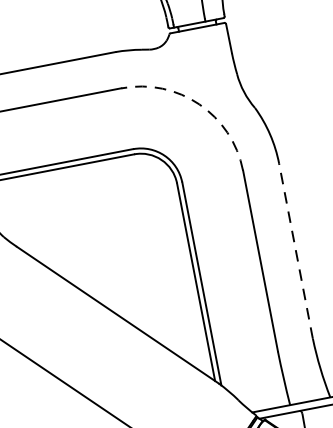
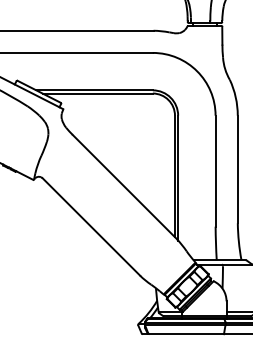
arc: (199, 104) -> (197, 71), dashed -> solid
line: (295, 251) -> (237, 169), dashed -> solid

